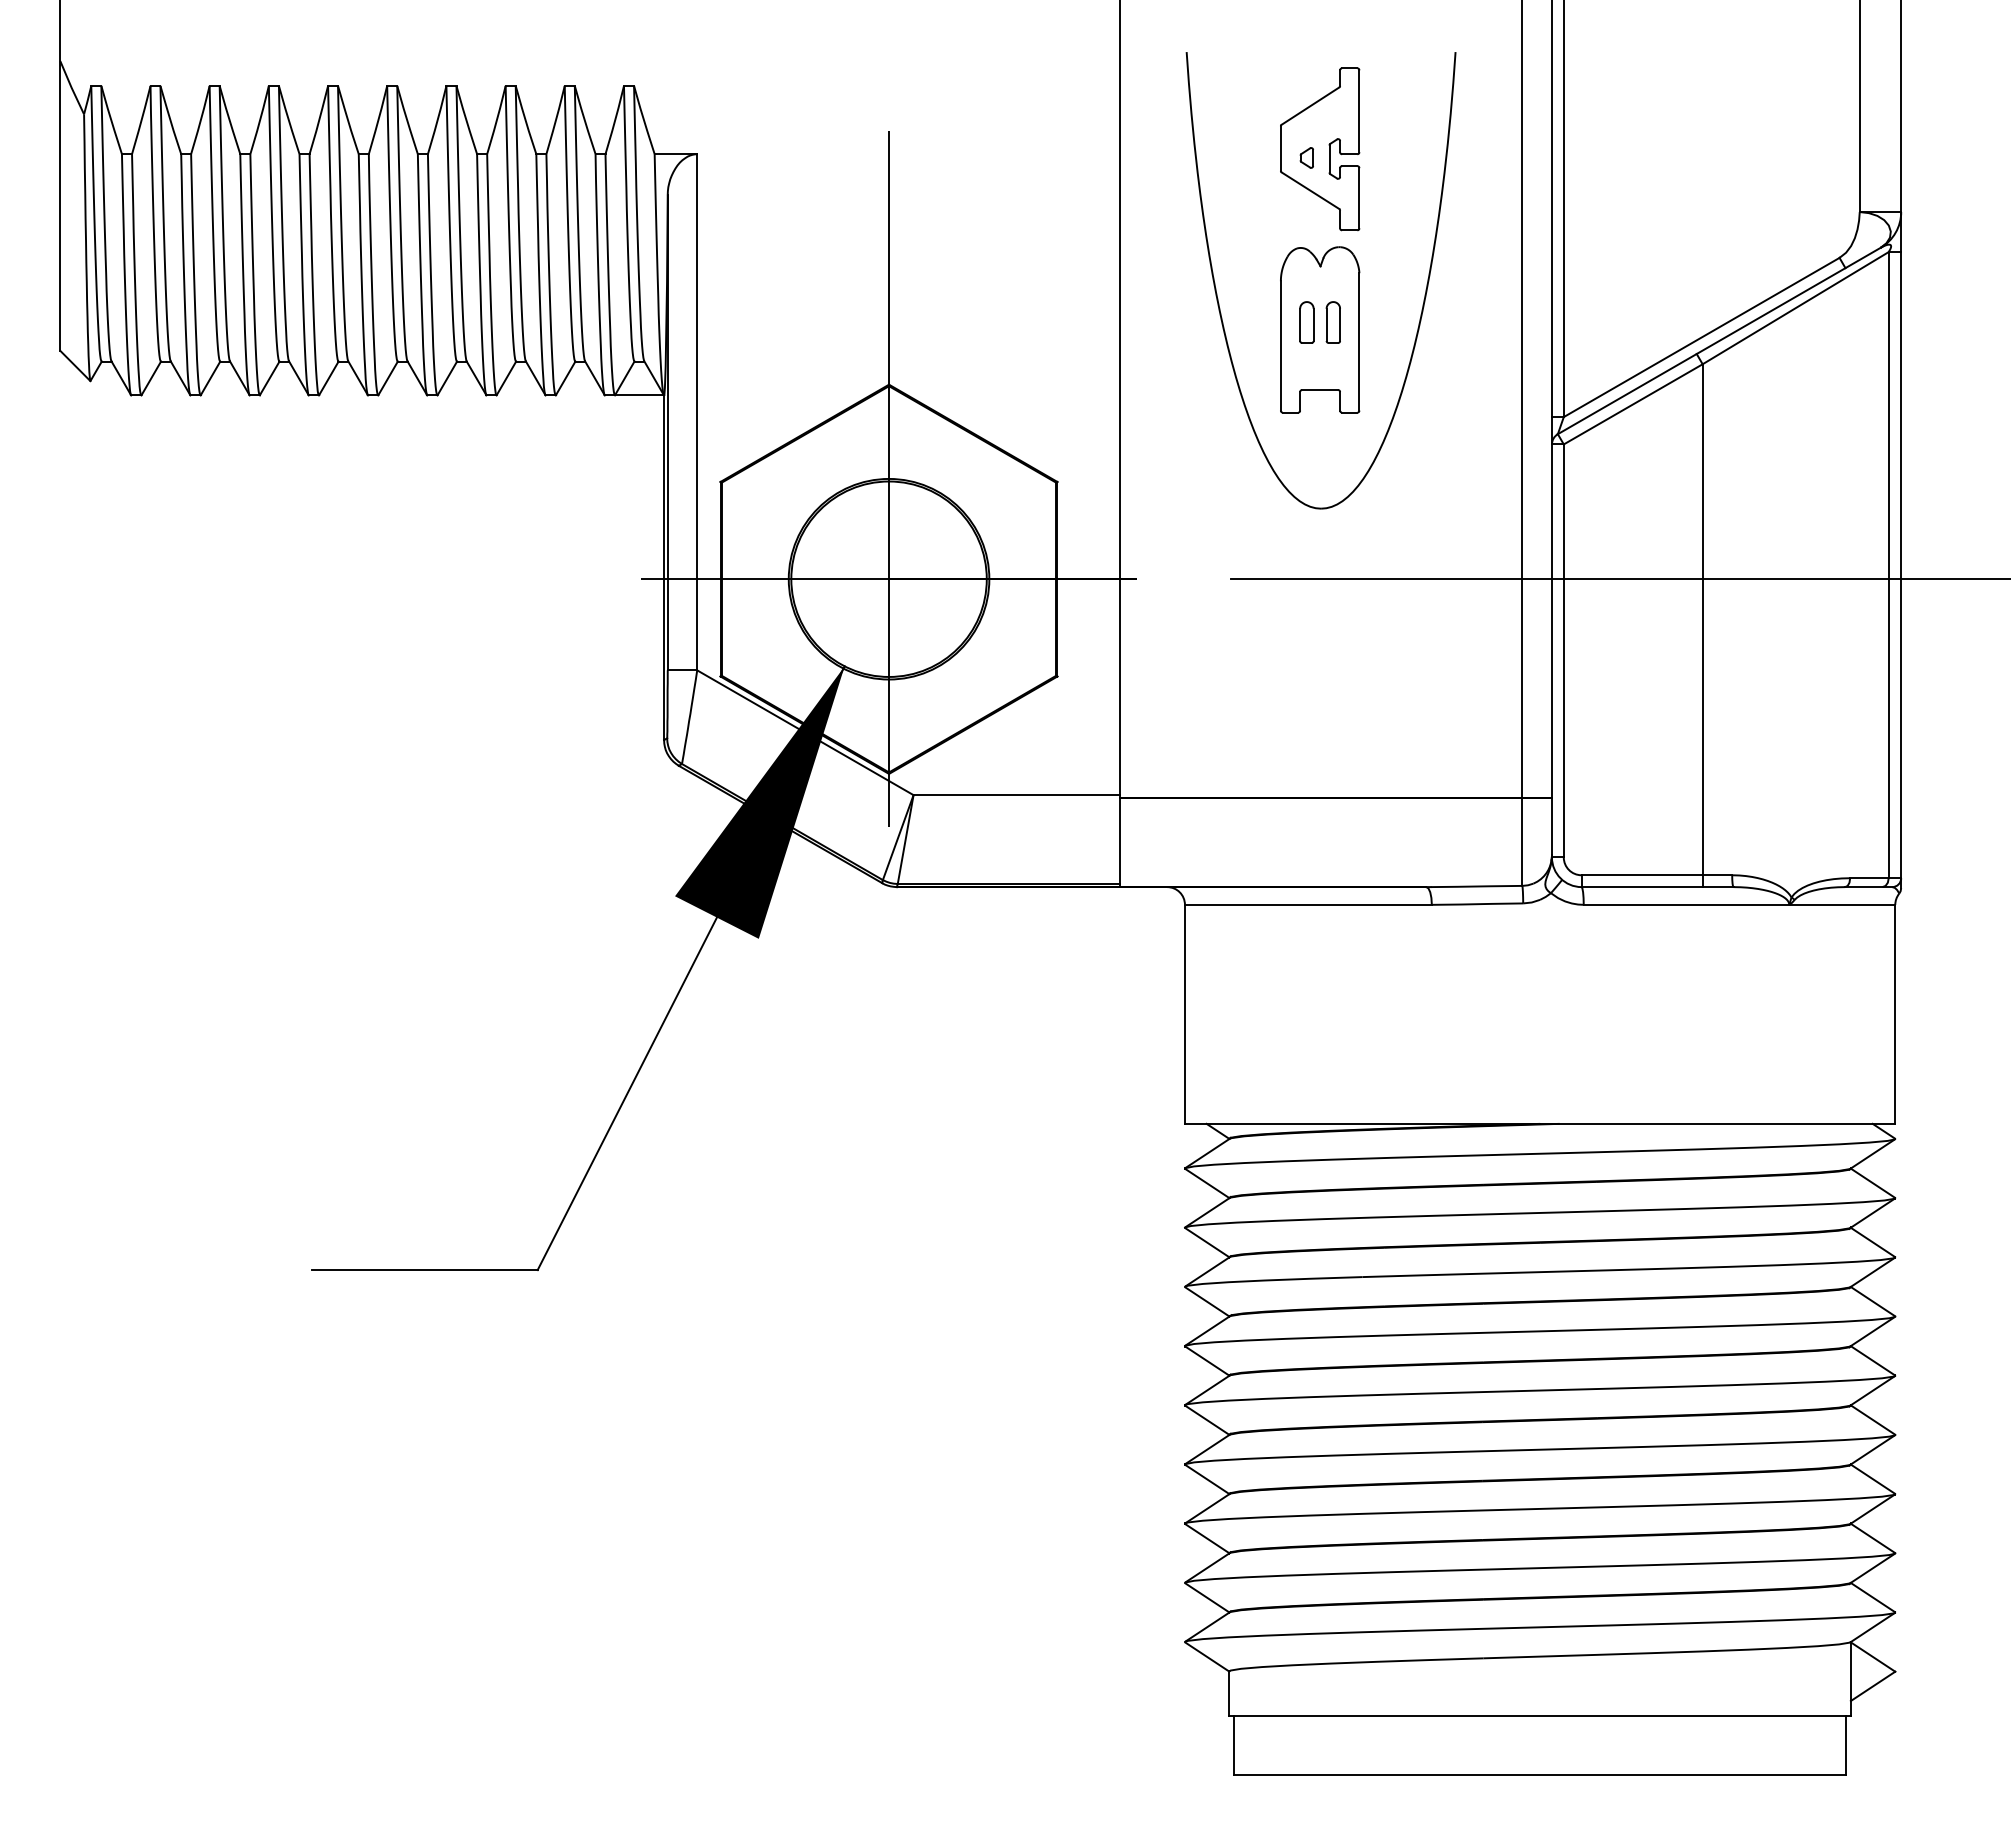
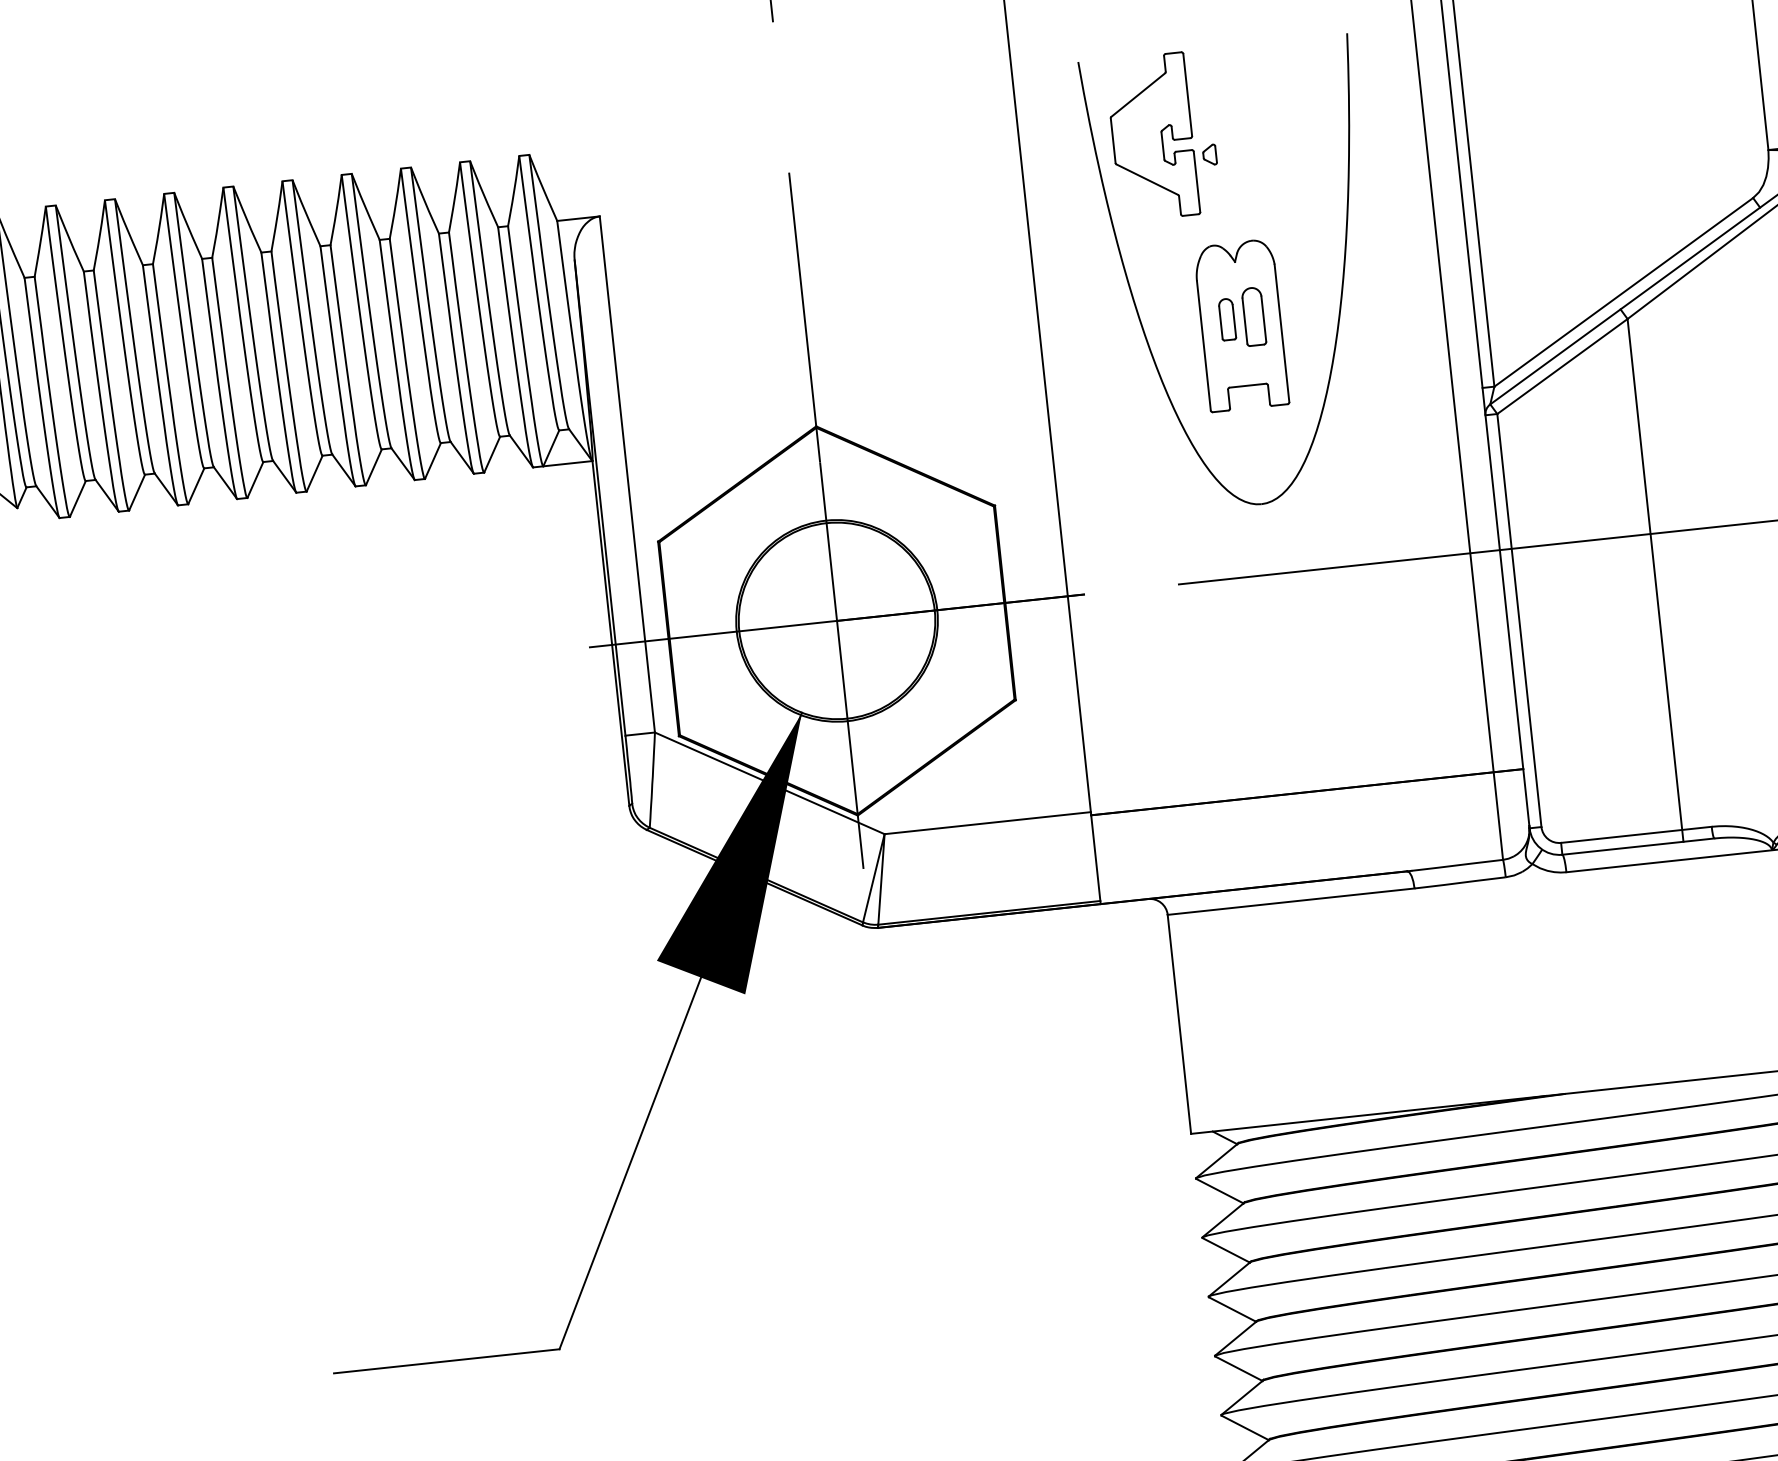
part: (1320, 149) -> (1152, 137), moved
part: (1332, 322) -> (1253, 316), size x1.4

